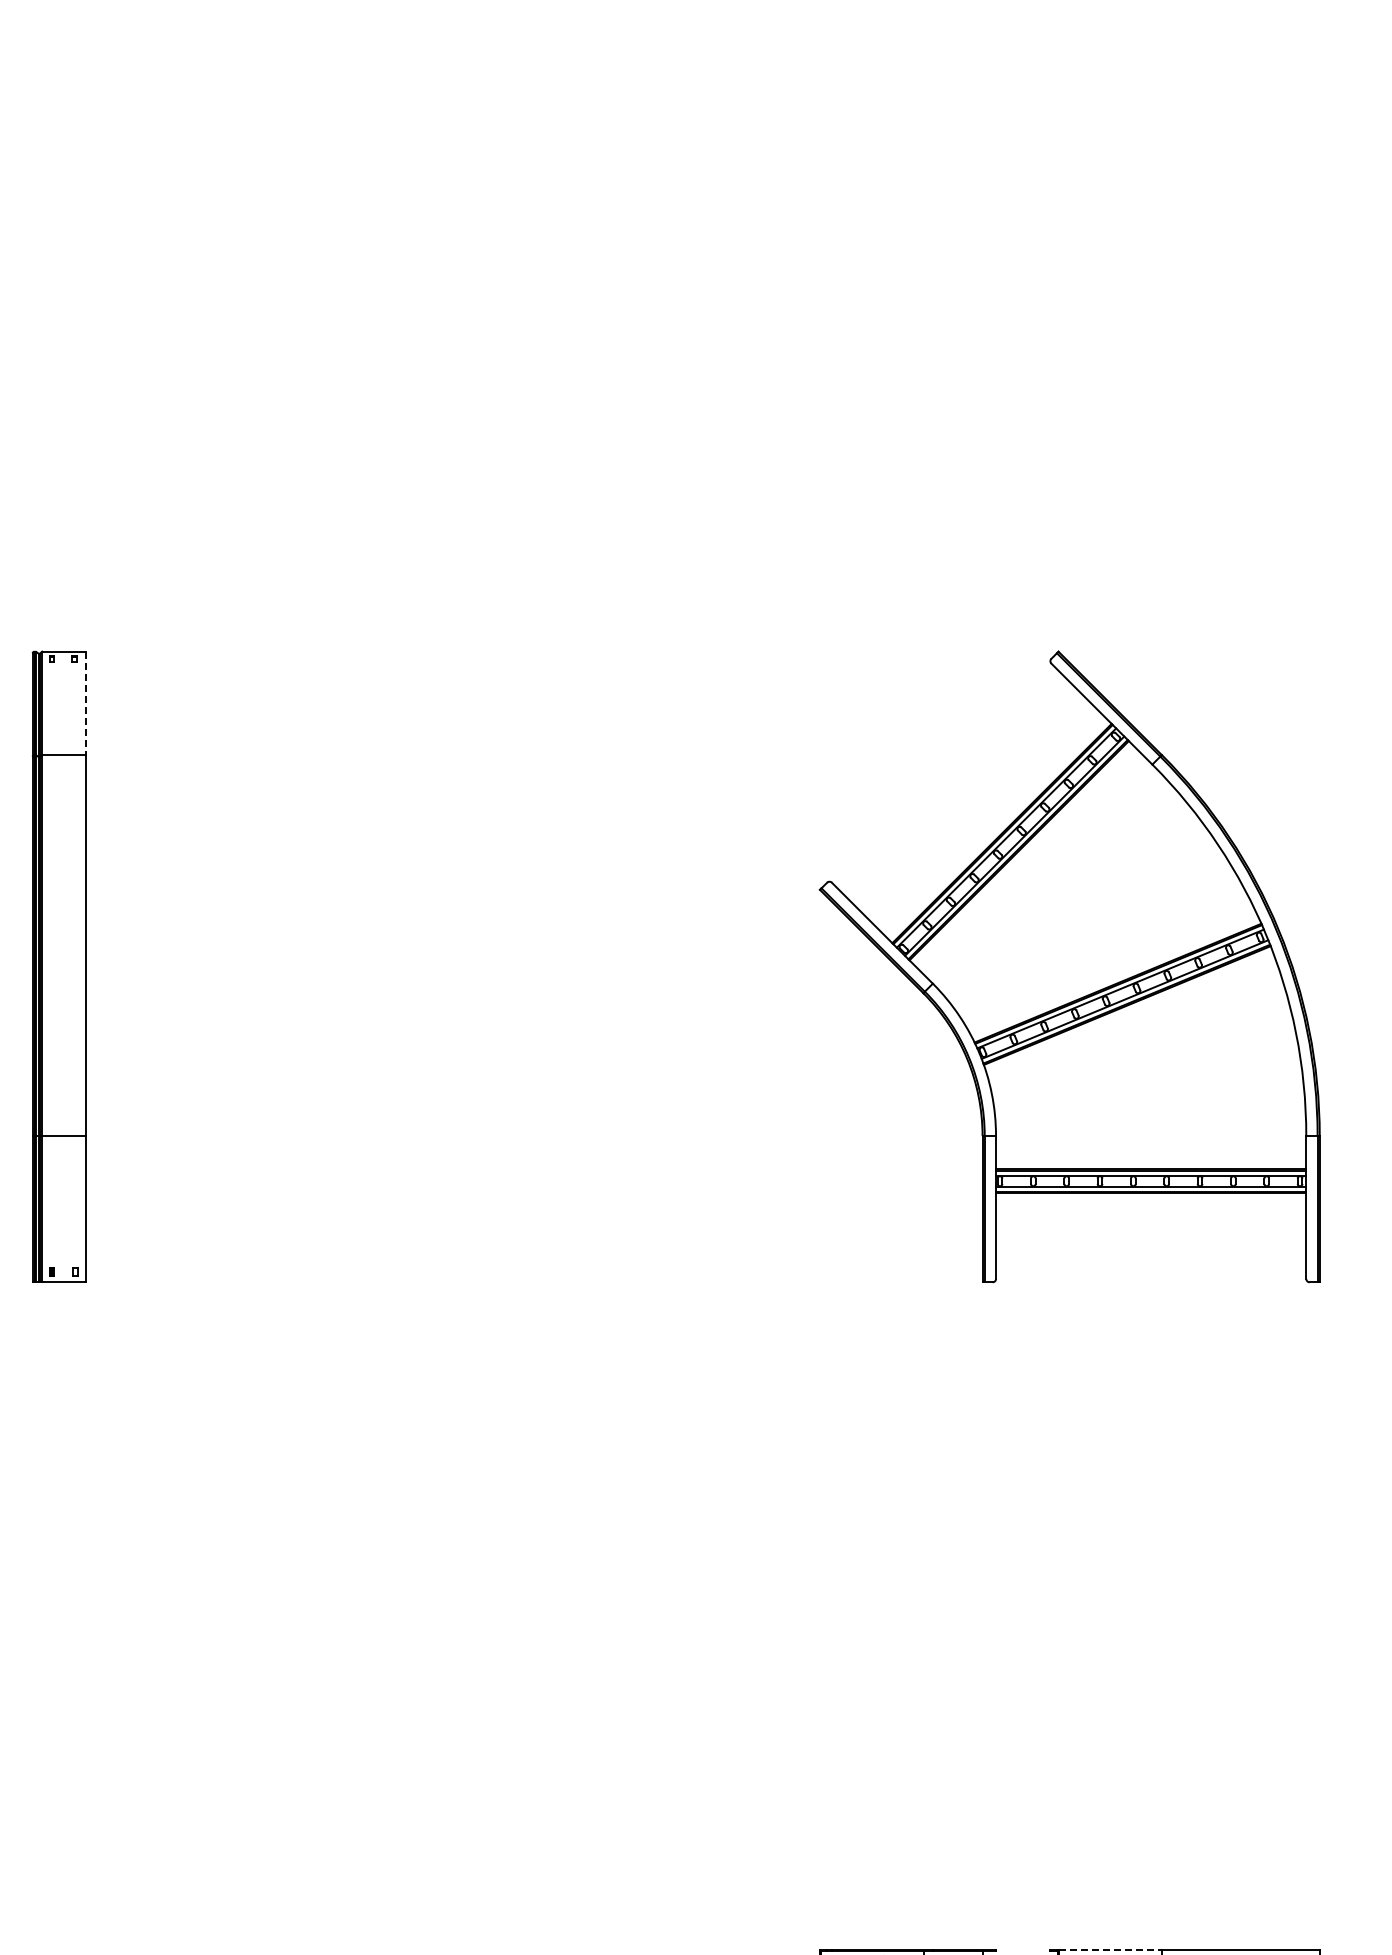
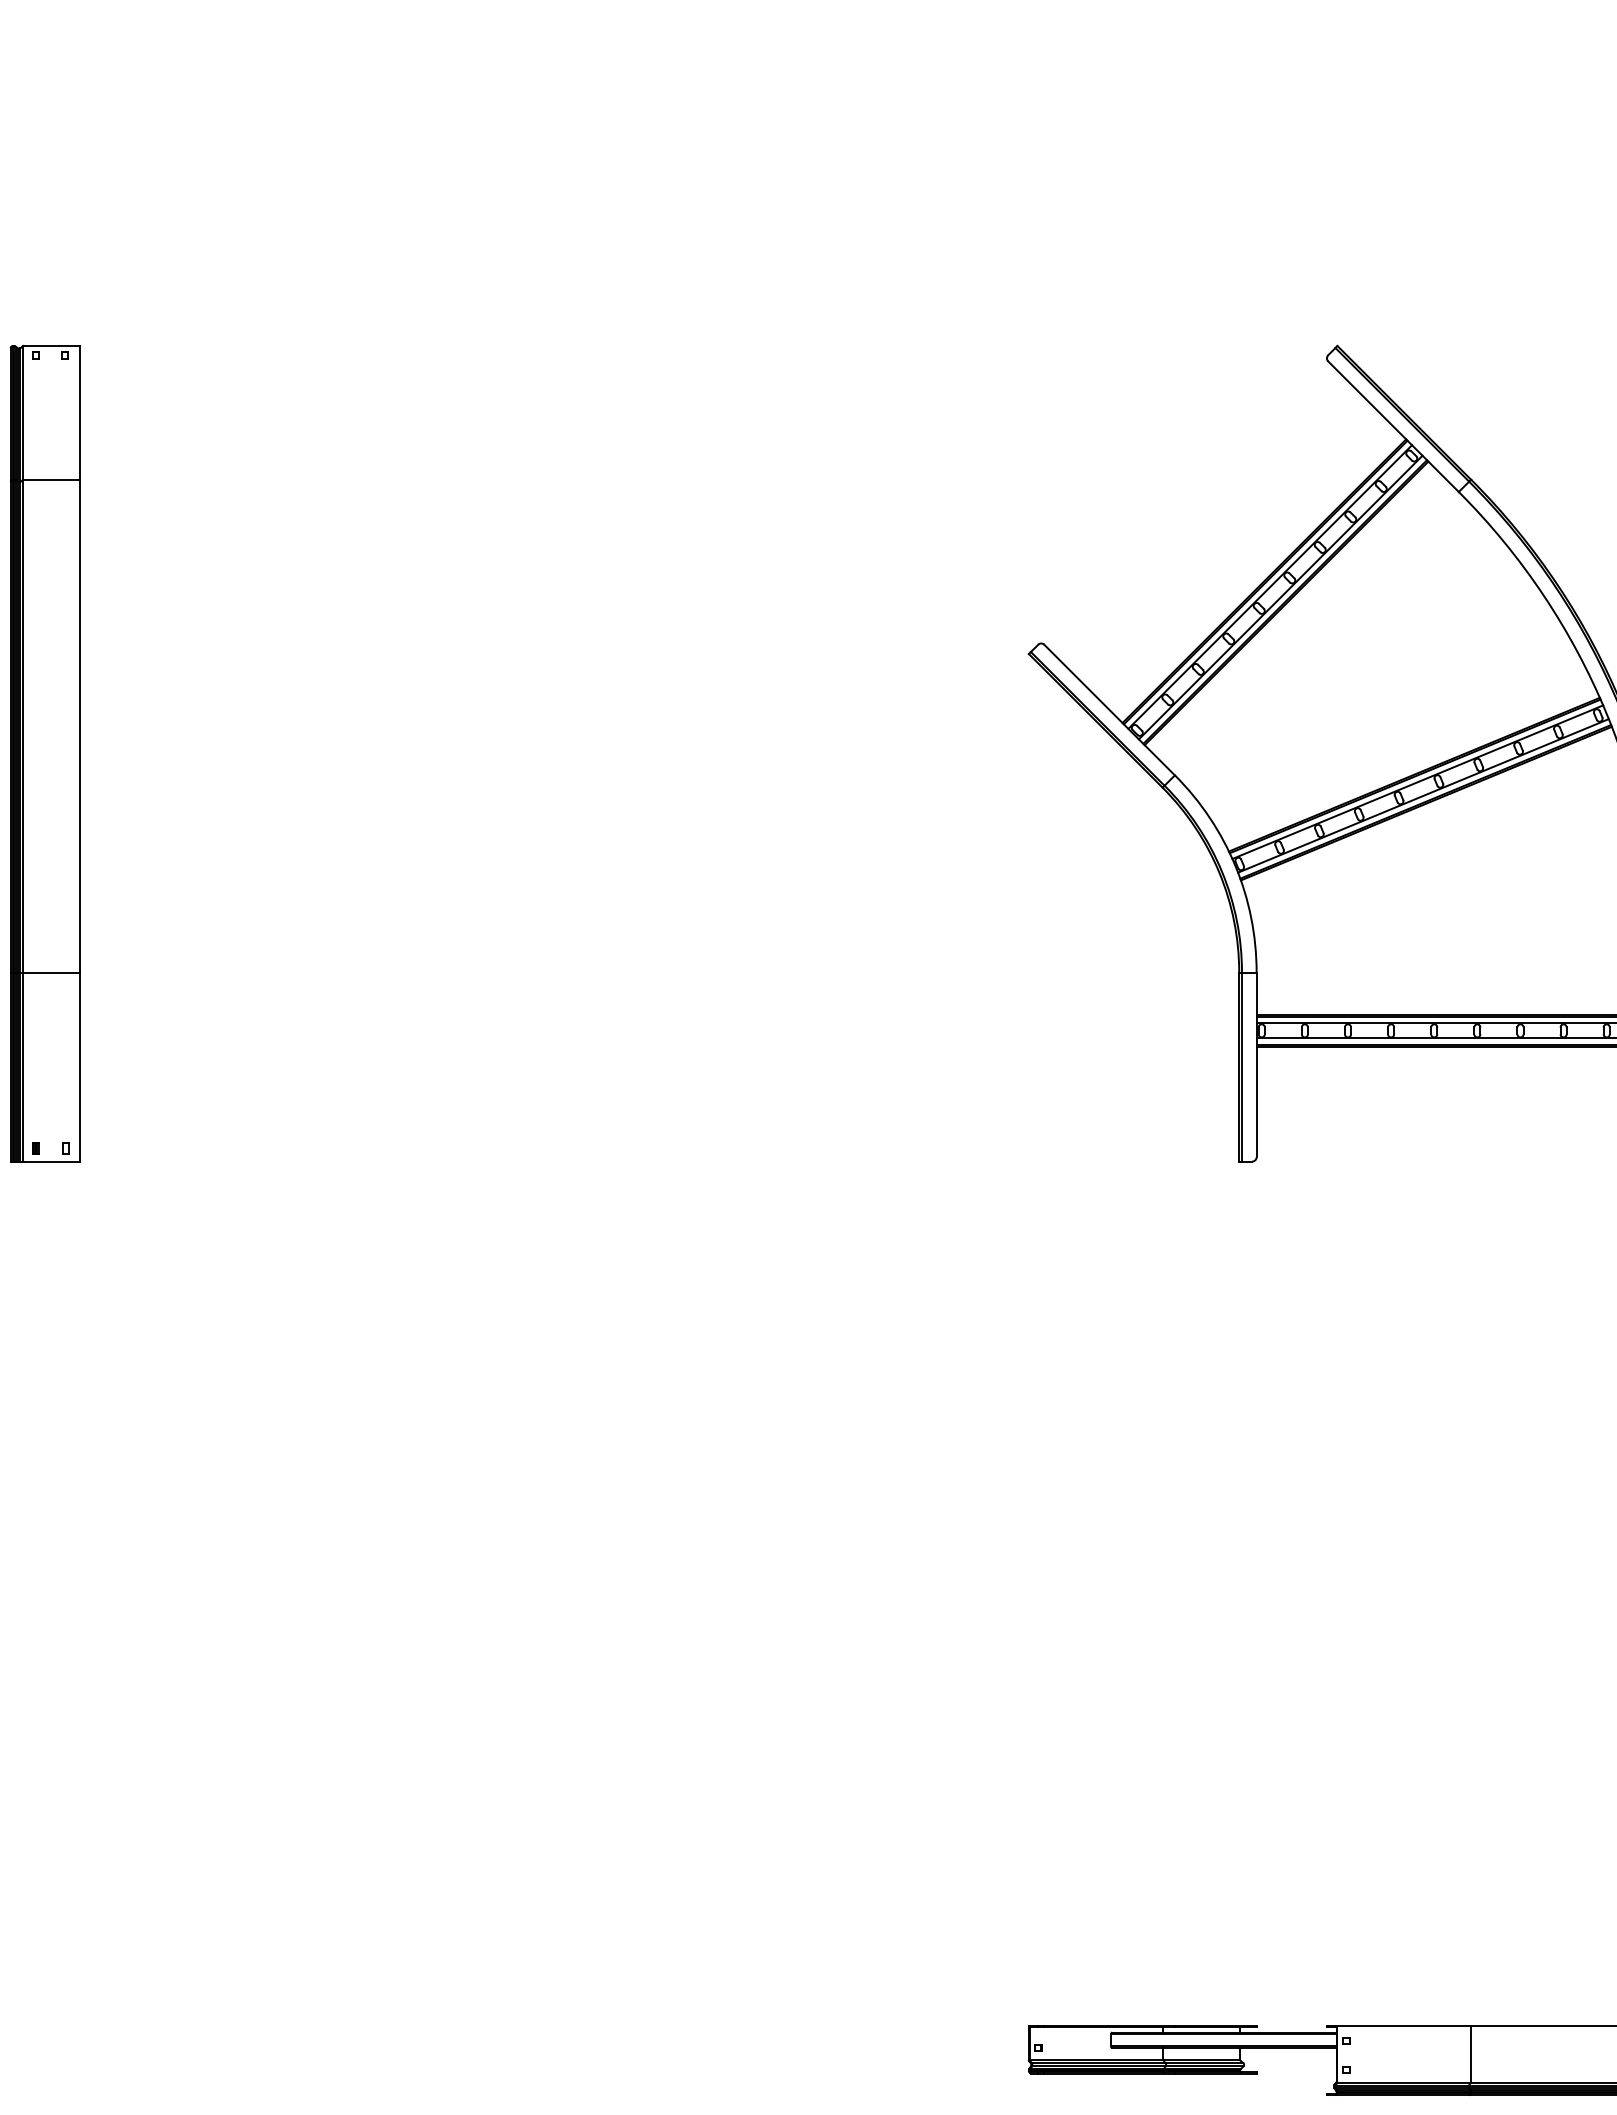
line: (86, 703) -> (80, 412), dashed -> solid
line: (1110, 1950) -> (1404, 2025), dashed -> solid

